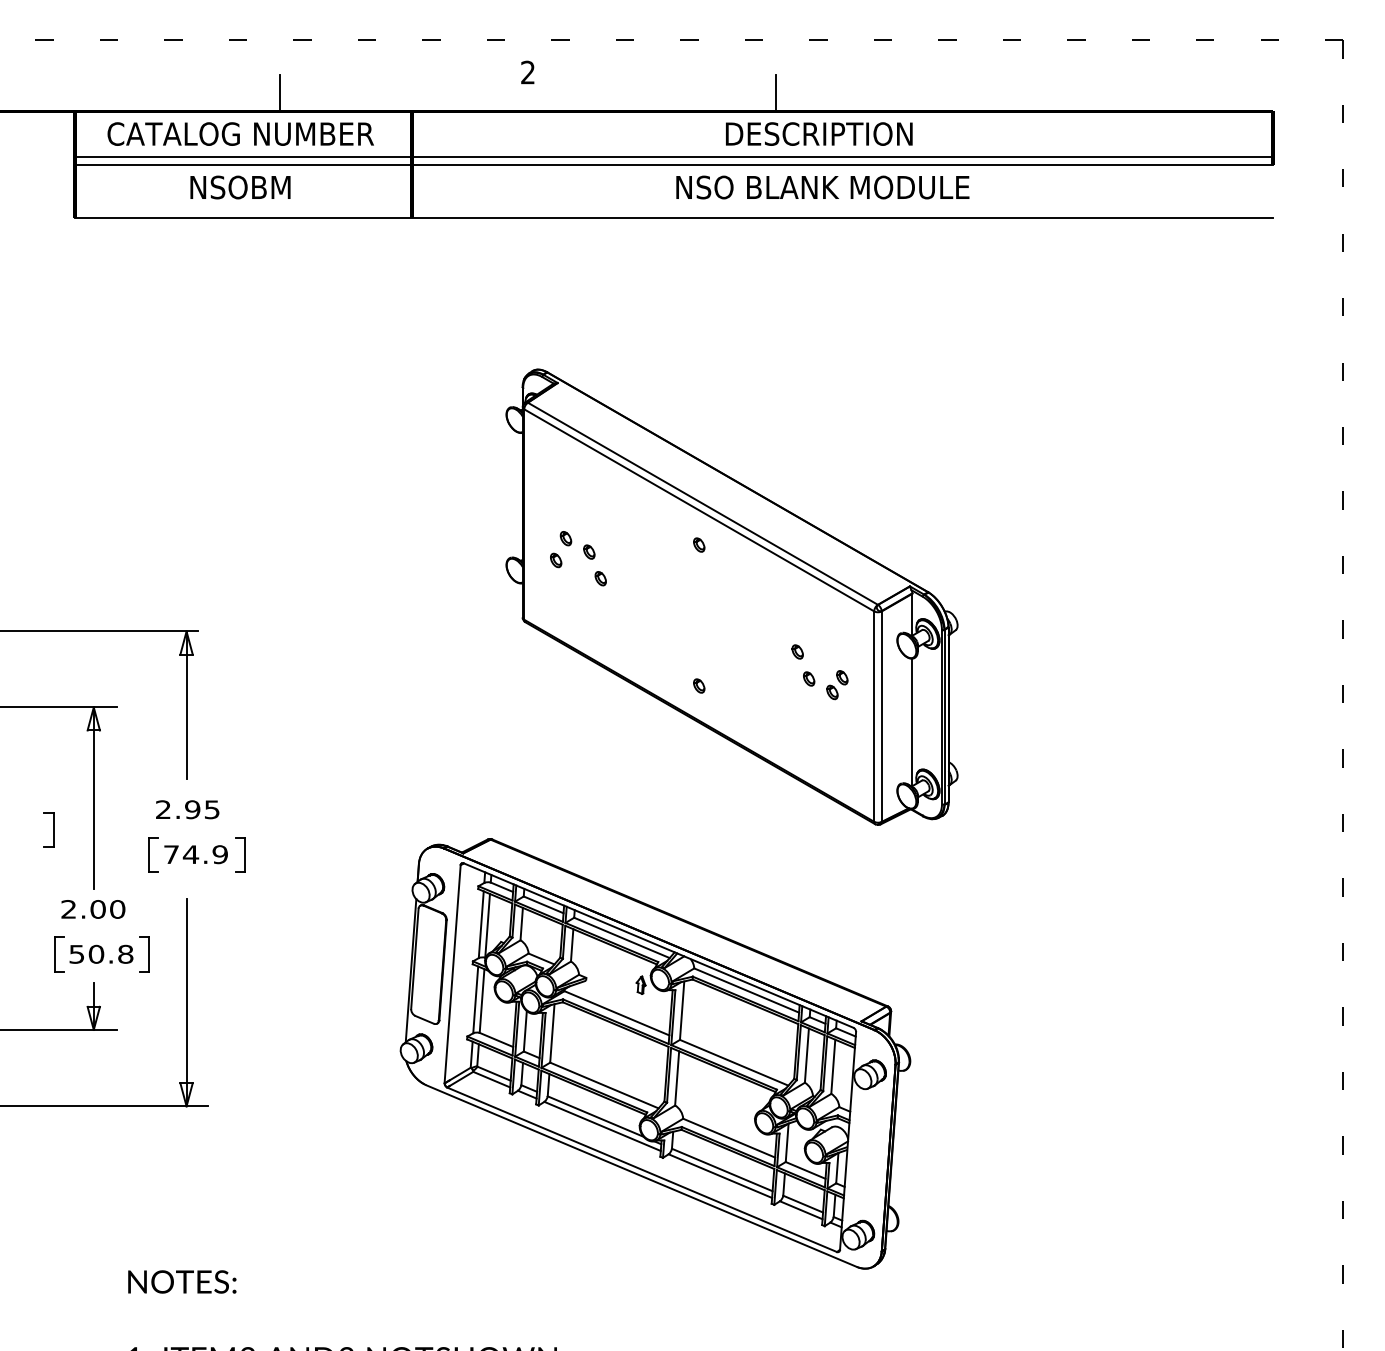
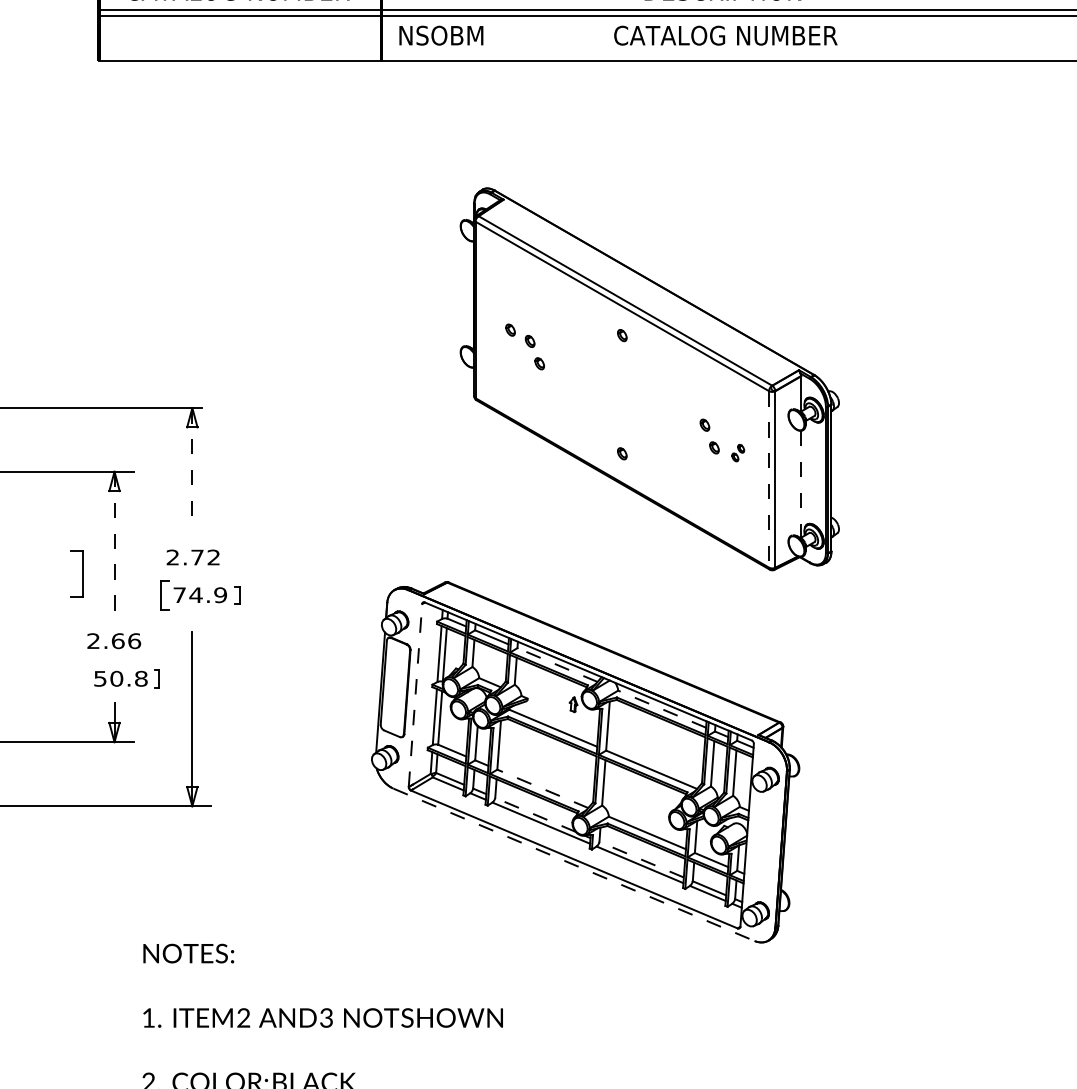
text: (240, 187) -> (441, 35), moved
text: (822, 187) -> (725, 35), NSO BLANK MODULE -> CATALOG NUMBER
part: (556, 560) -> (502, 348), removed
part: (837, 685) -> (738, 453), size x0.7
line: (186, 705) -> (192, 470), solid -> dashed
line: (874, 717) -> (769, 480), solid -> dashed
line: (912, 722) -> (801, 484), solid -> dashed
line: (93, 798) -> (114, 548), solid -> dashed
text: (202, 809) -> (205, 557), 2.95 -> 2.72
part: (48, 829) -> (76, 574), size x1.6
part: (240, 854) -> (237, 595), size x0.6
text: (107, 909) -> (126, 641), 2.00 -> 2.66
line: (621, 937) -> (557, 664), solid -> dashed
part: (59, 954) -> (85, 678), removed
part: (144, 954) -> (157, 678), size x0.6
line: (452, 973) -> (415, 694), solid -> dashed
line: (746, 990) -> (661, 709), solid -> dashed
line: (604, 1085) -> (542, 788), solid -> dashed
line: (595, 1116) -> (535, 814), solid -> dashed
line: (722, 1170) -> (641, 860), solid -> dashed
line: (641, 1176) -> (573, 865), solid -> dashed

